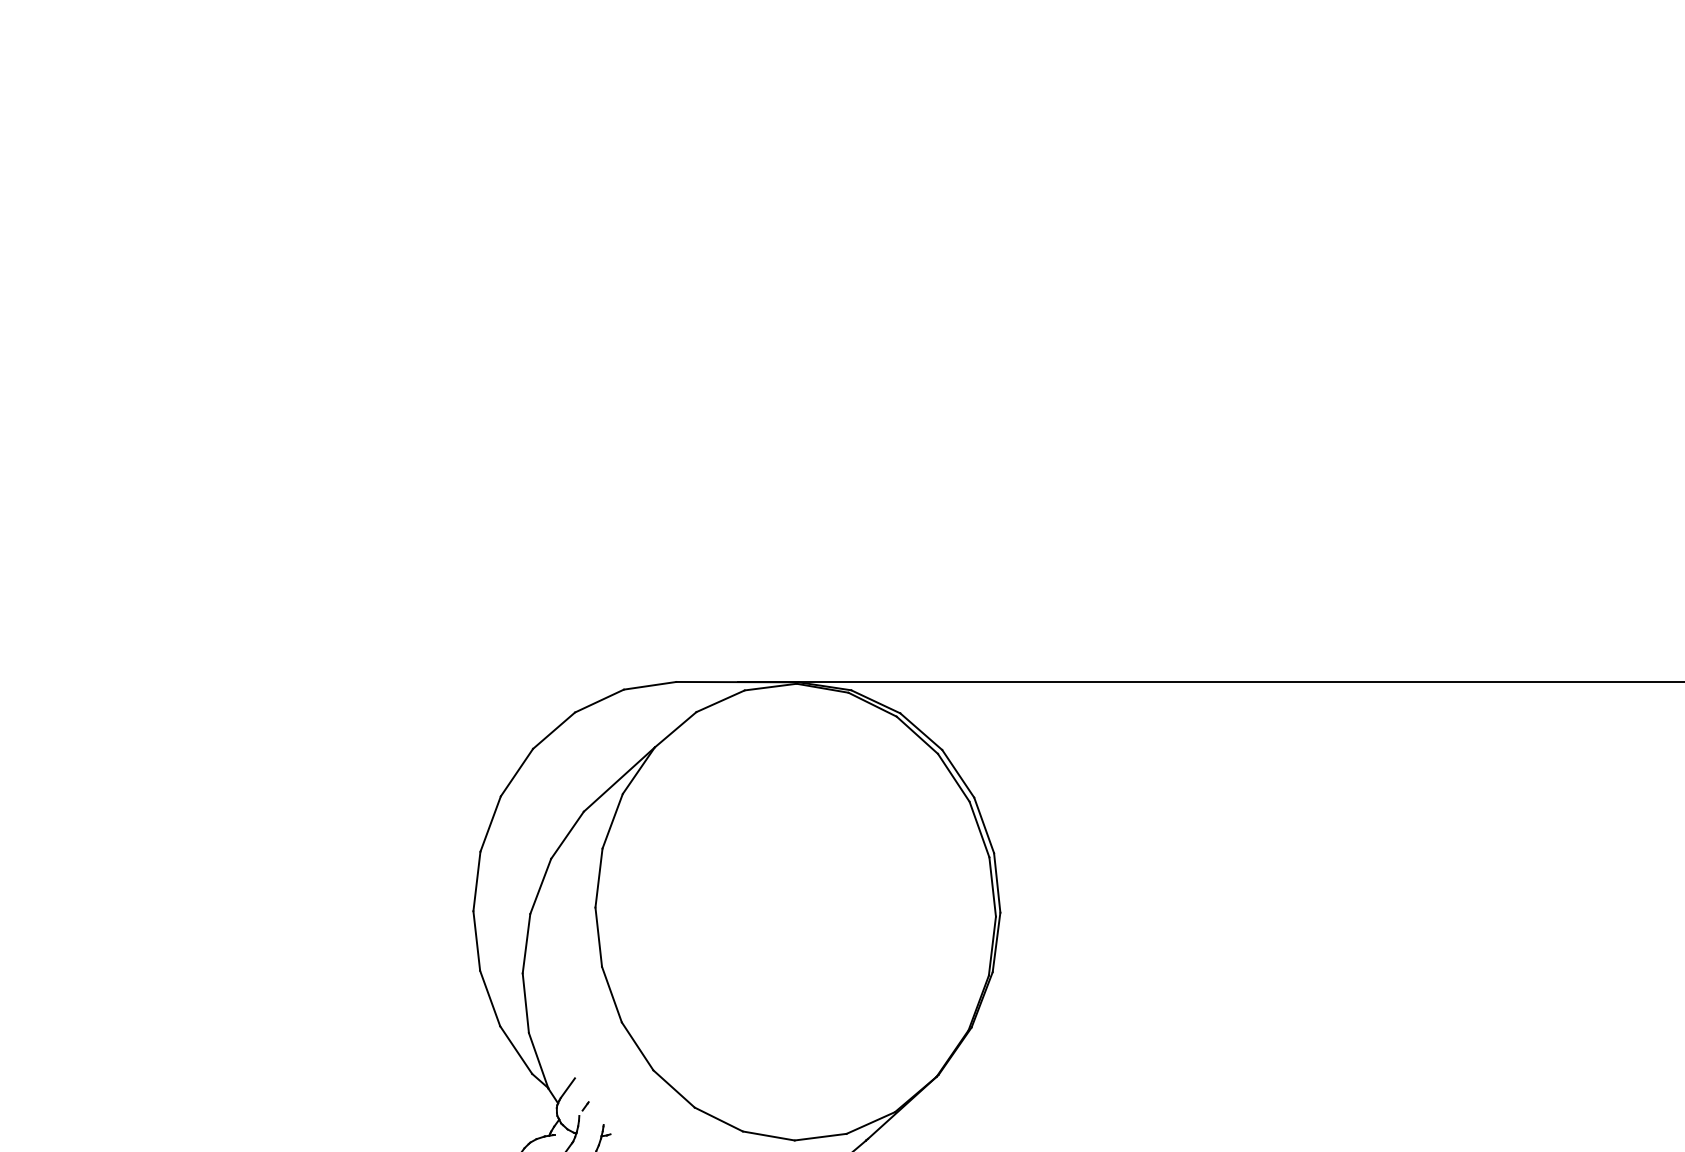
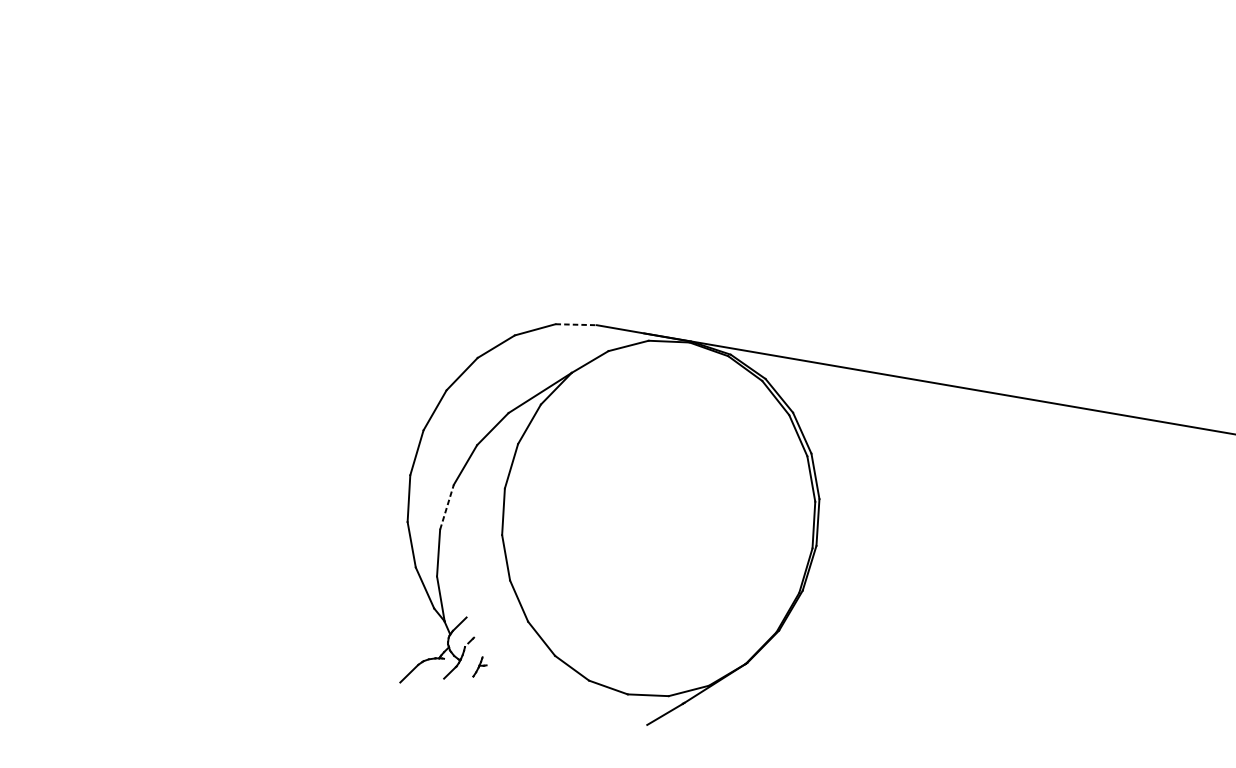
line: (650, 685) -> (576, 324), solid -> dashed
line: (526, 943) -> (446, 507), solid -> dashed

